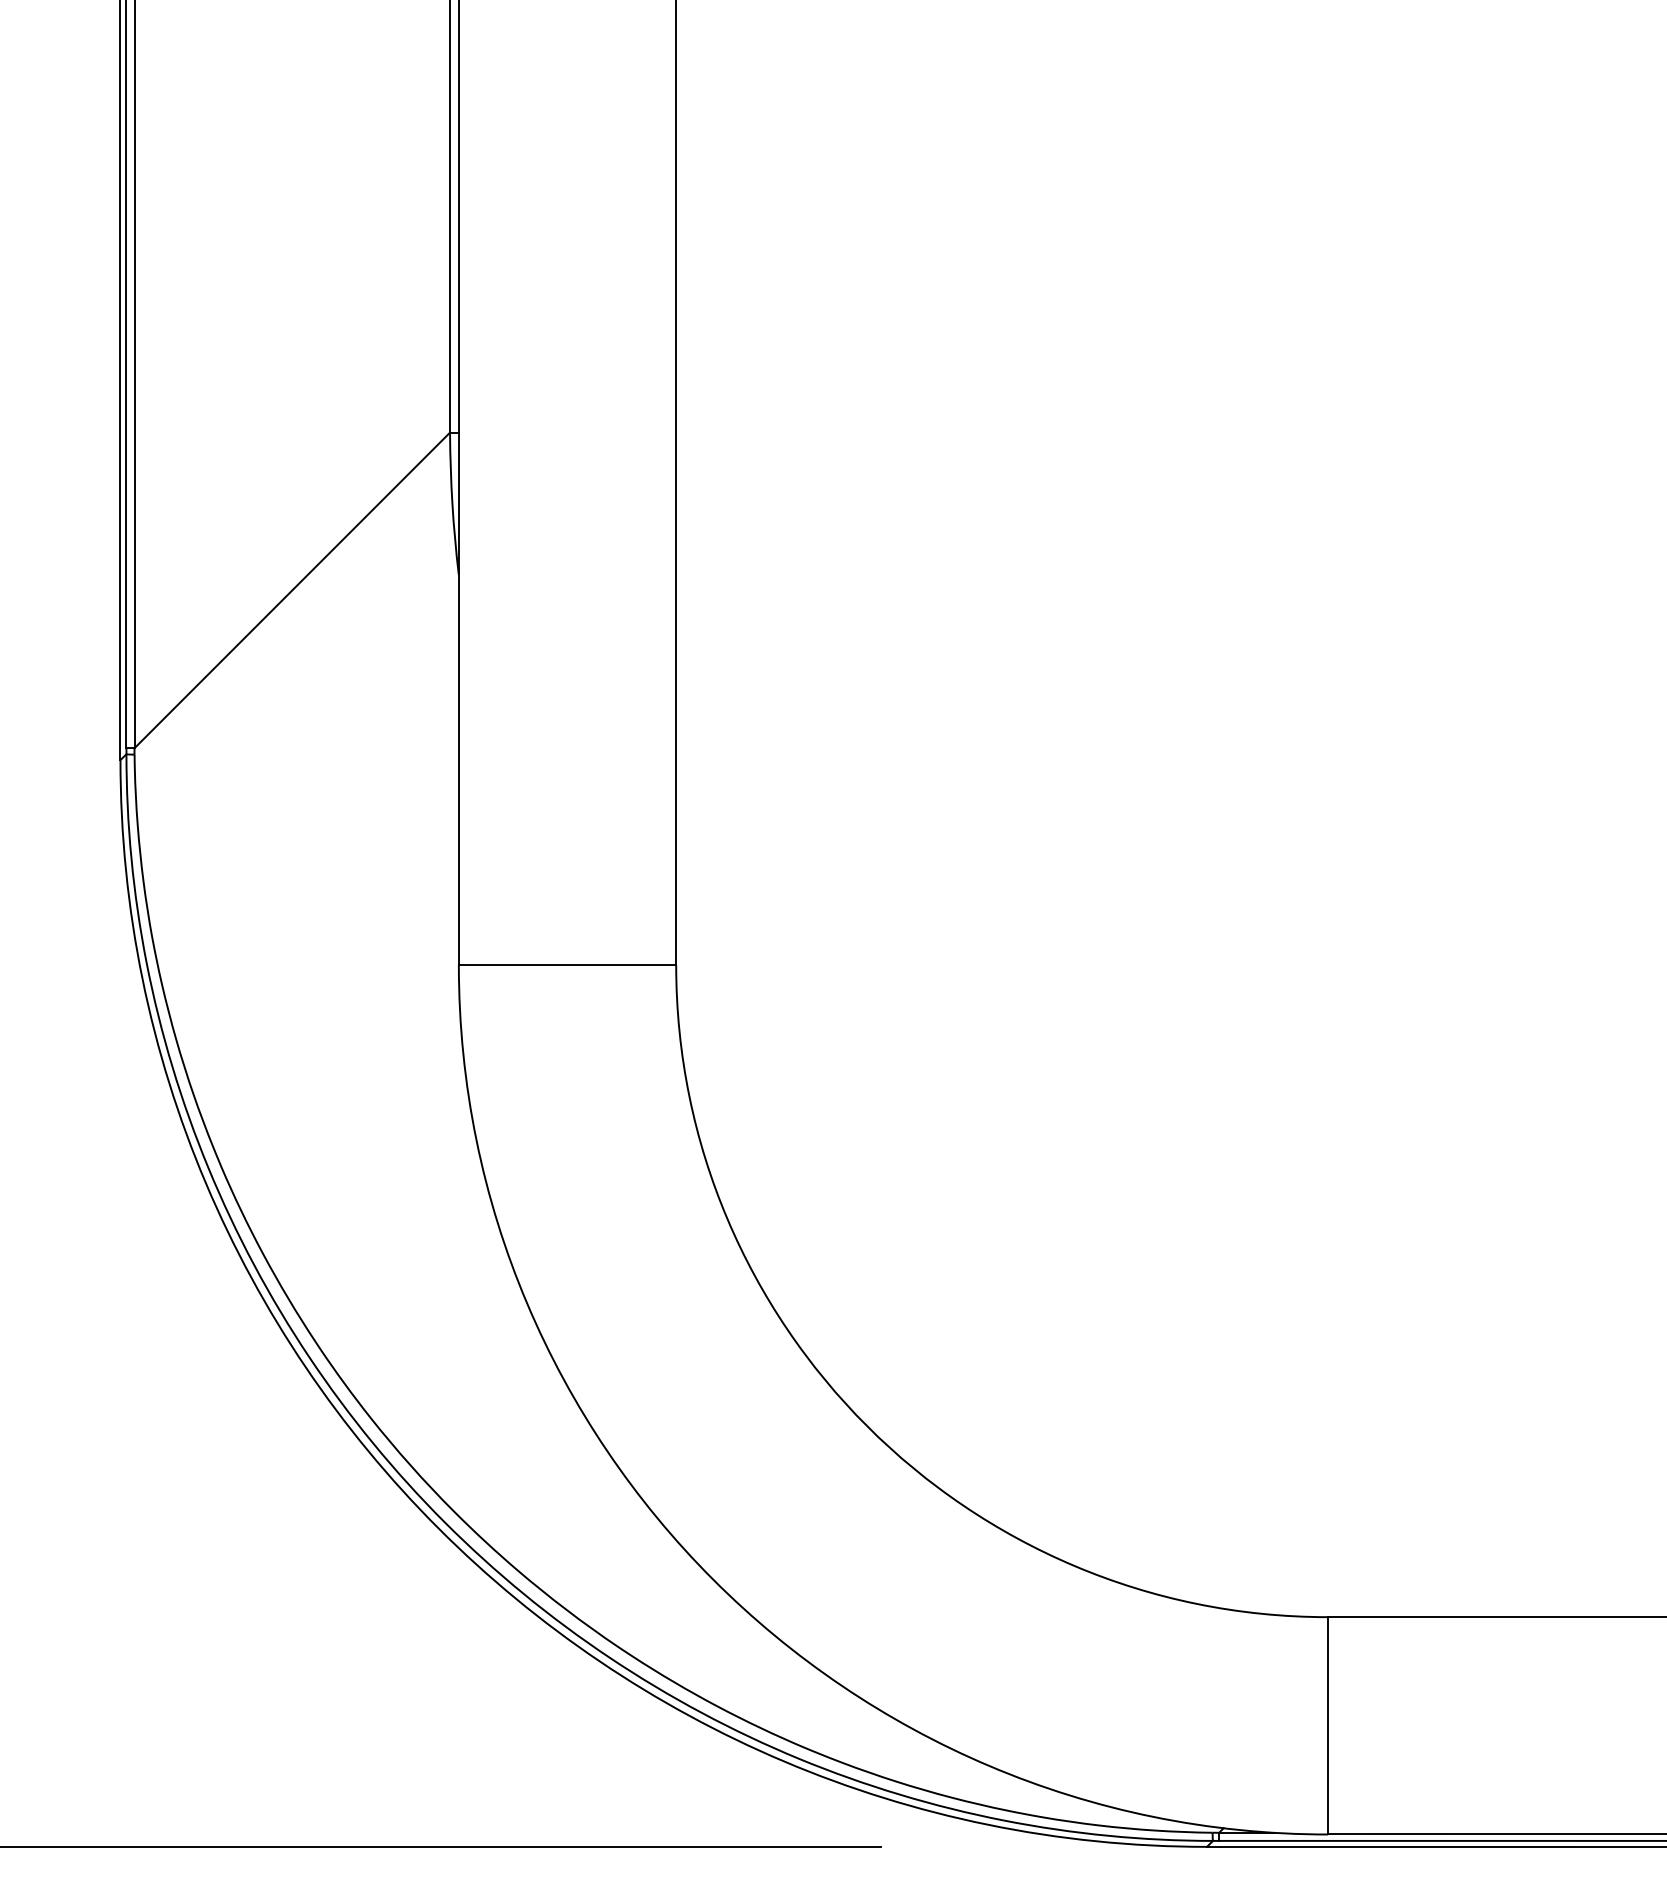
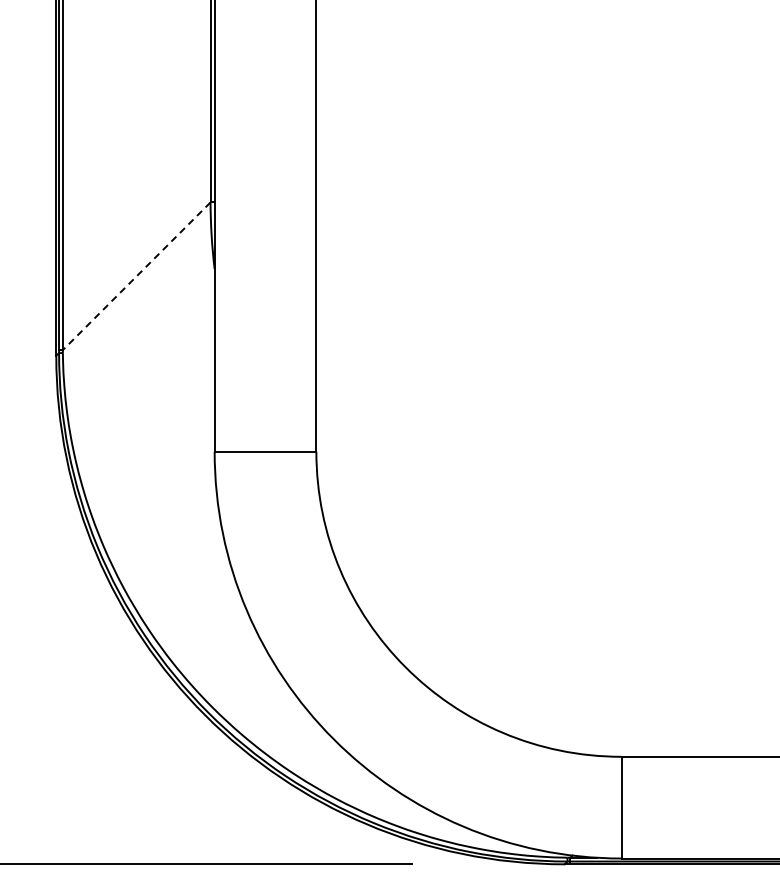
line: (291, 590) -> (136, 276), solid -> dashed

